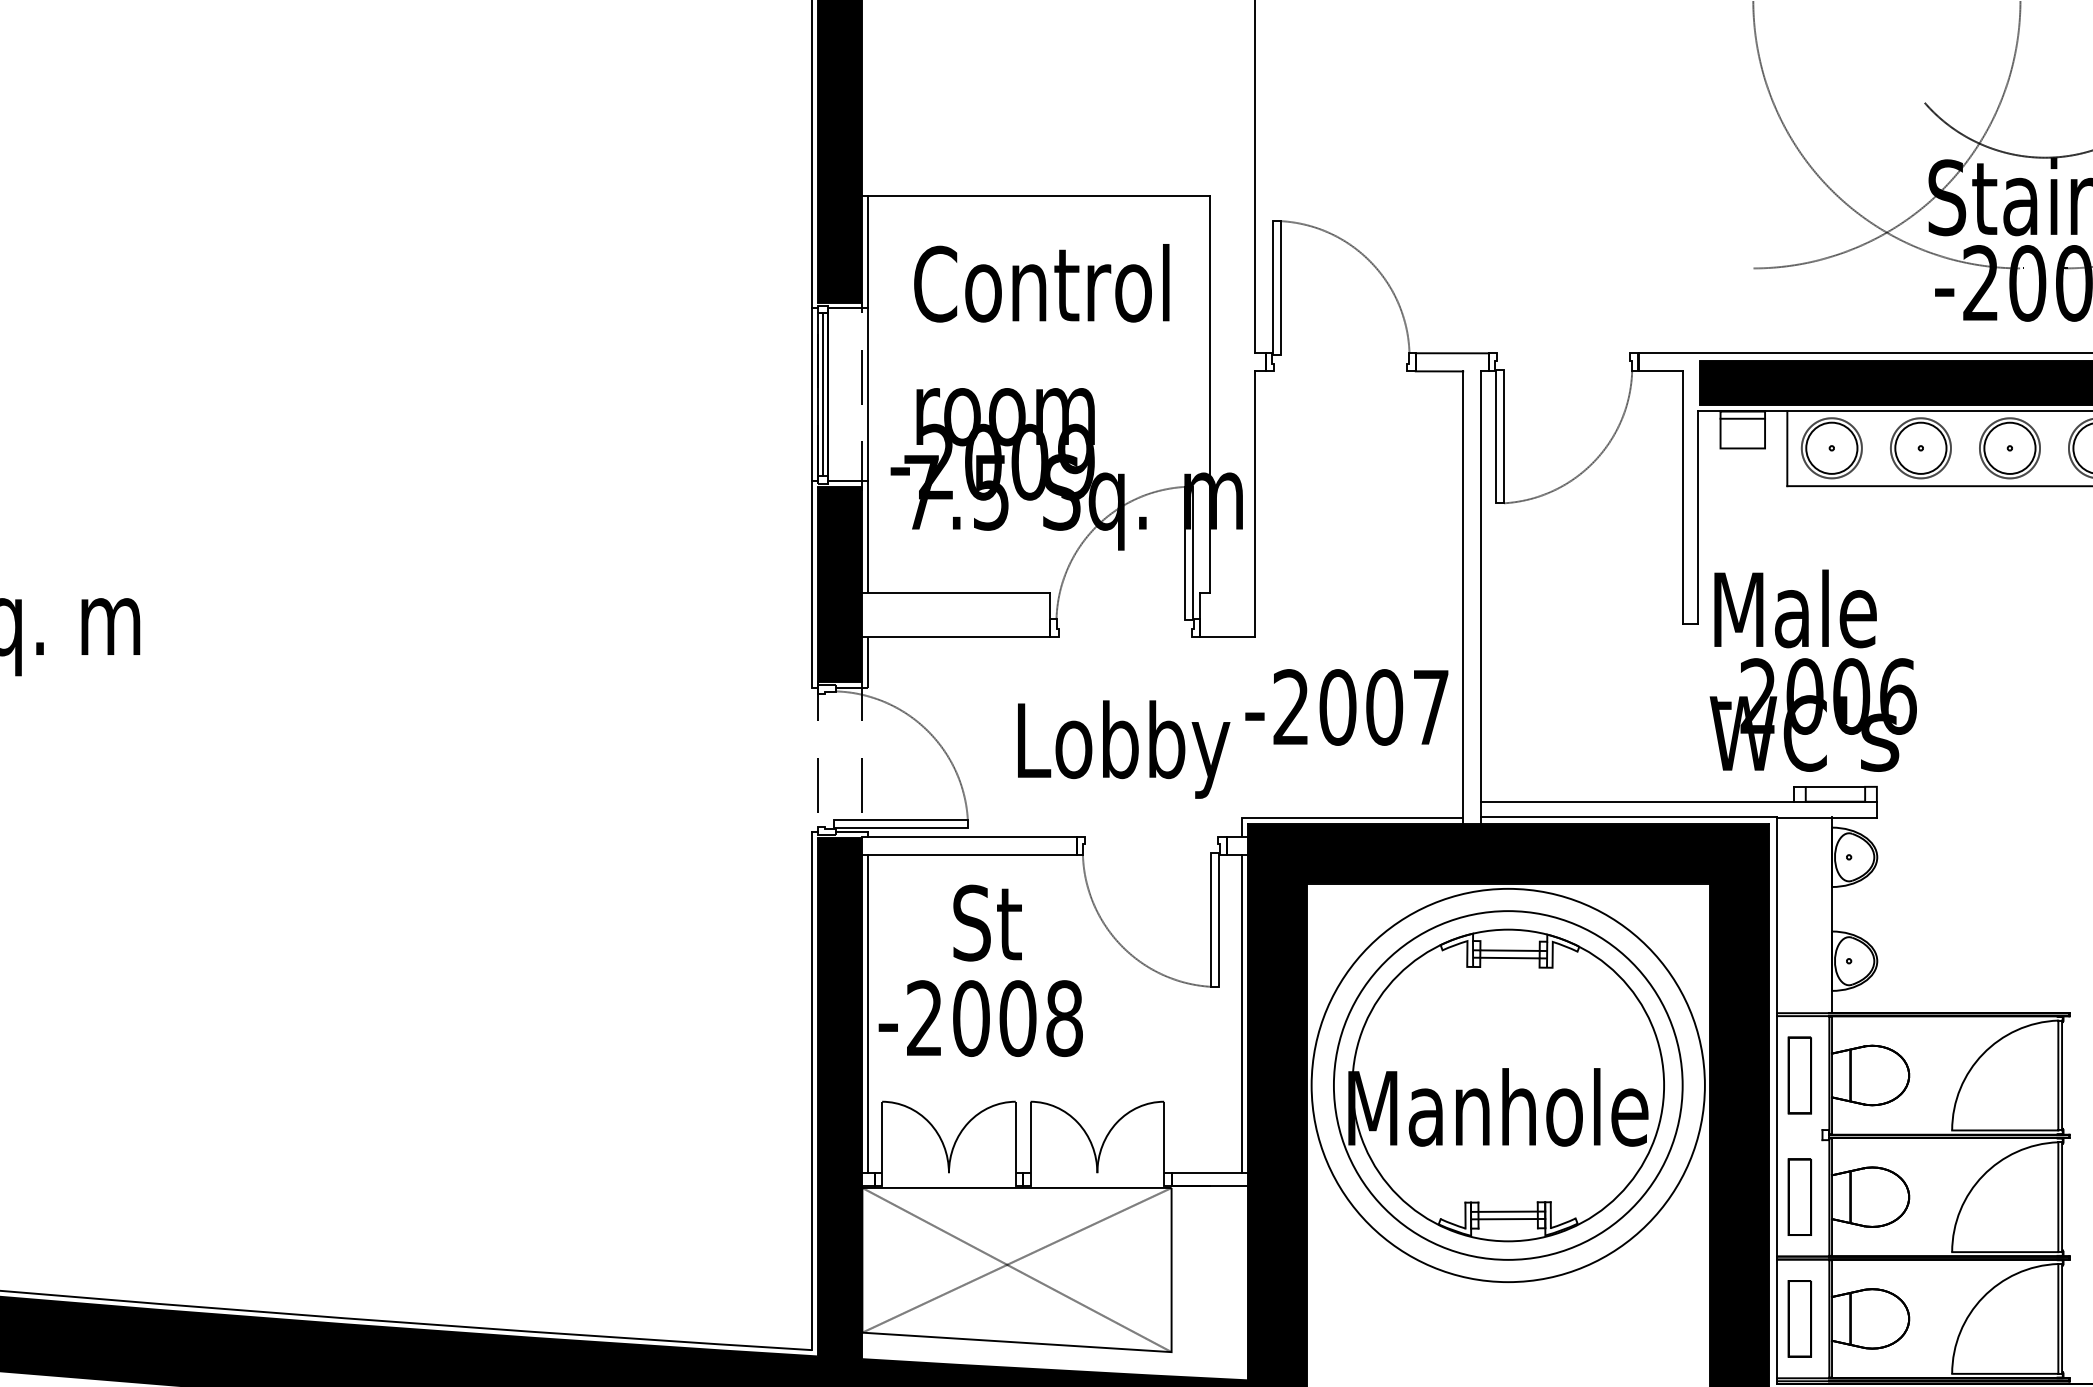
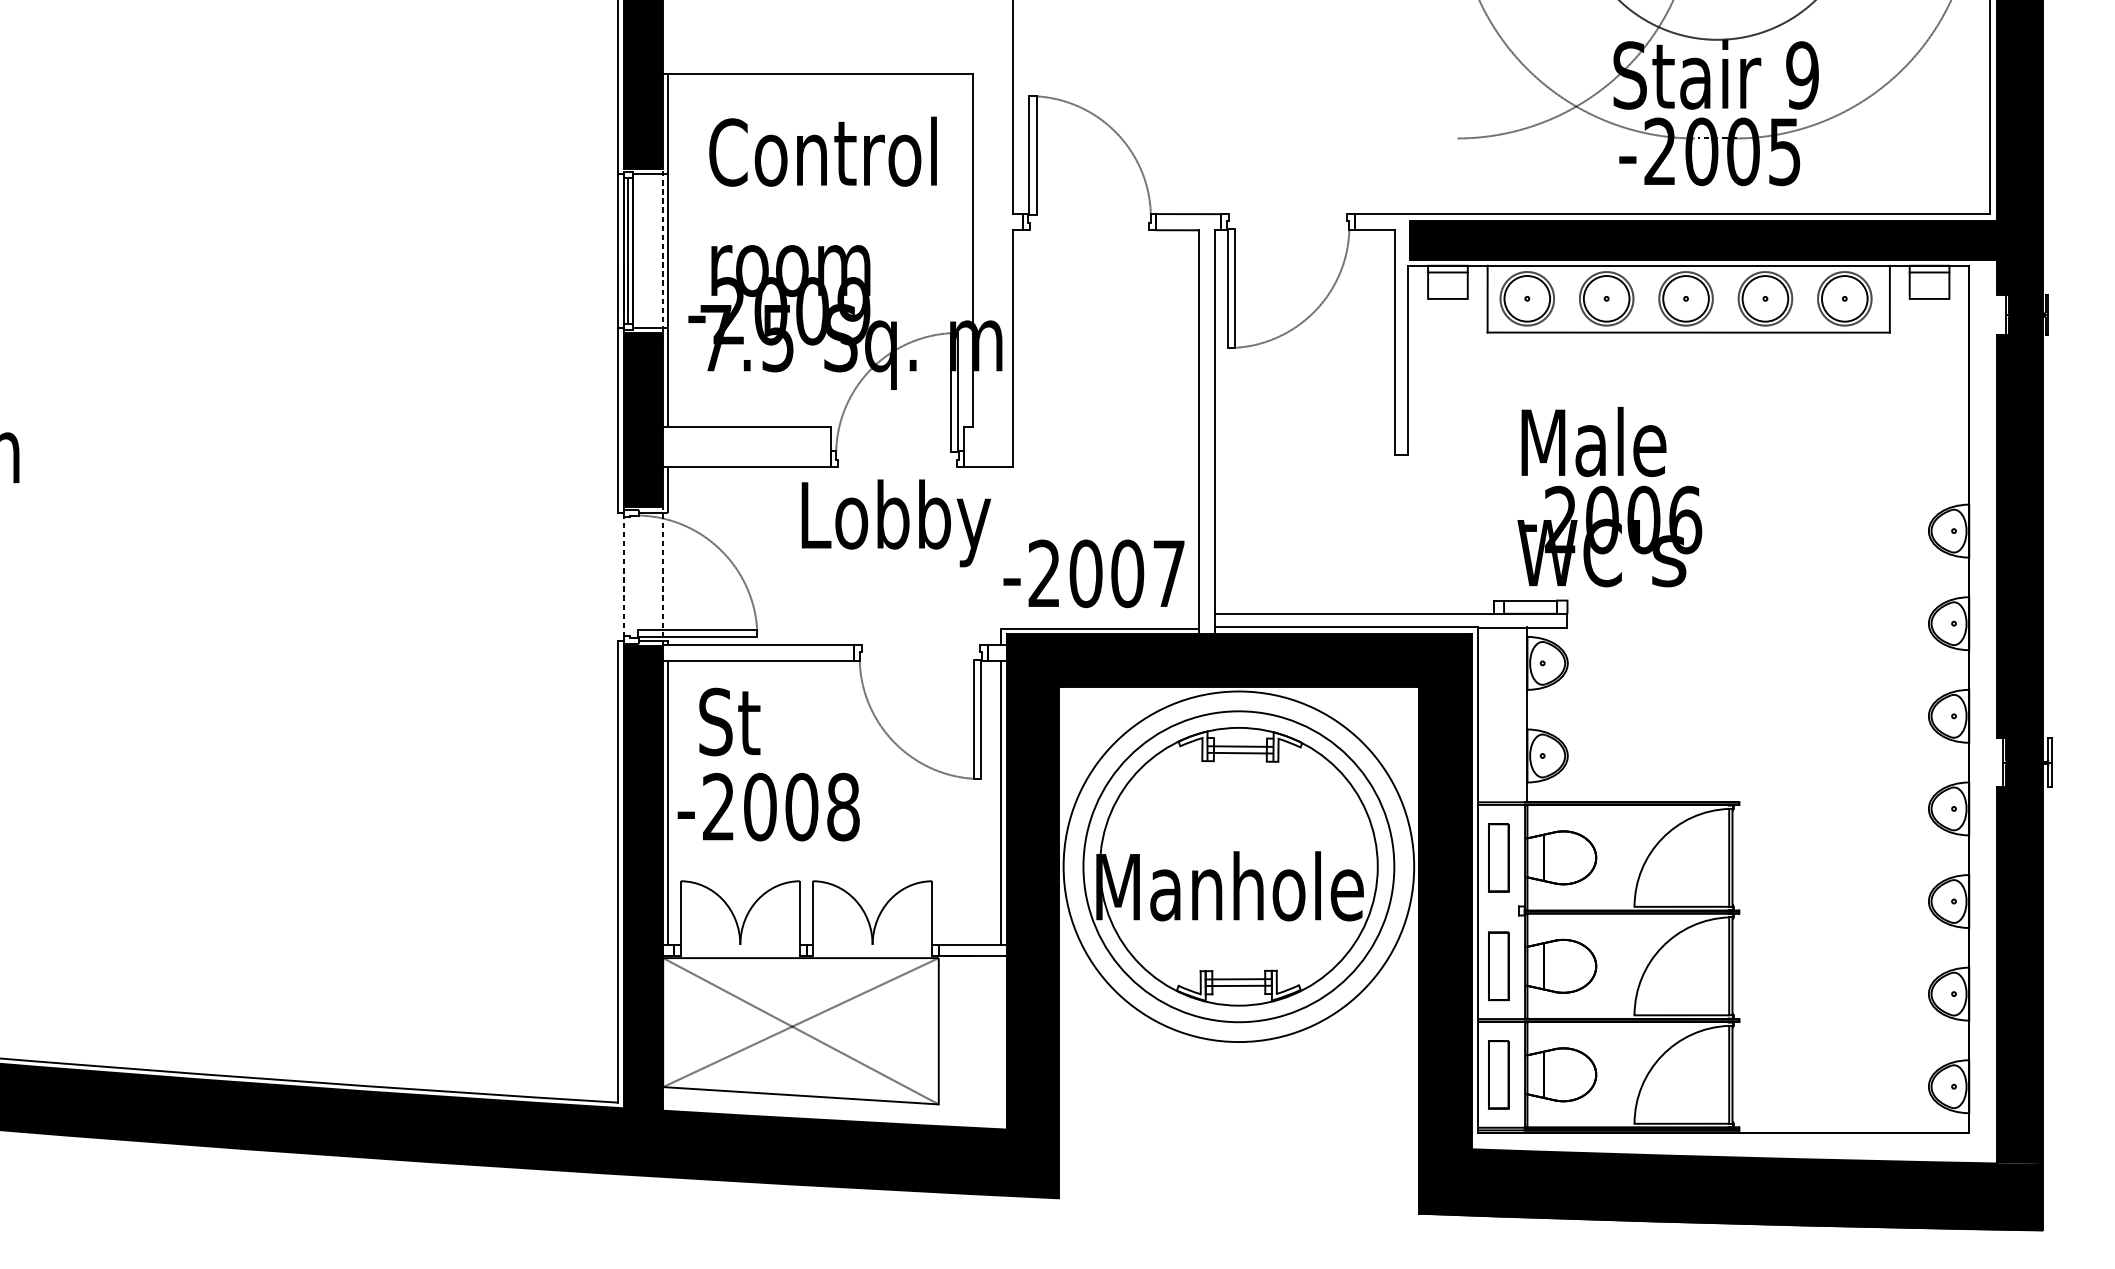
text: (1812, 671) -> (1609, 497), moved
text: (1346, 707) -> (1093, 573), moved
text: (1124, 749) -> (896, 523), moved
text: (987, 922) -> (729, 721), moved

